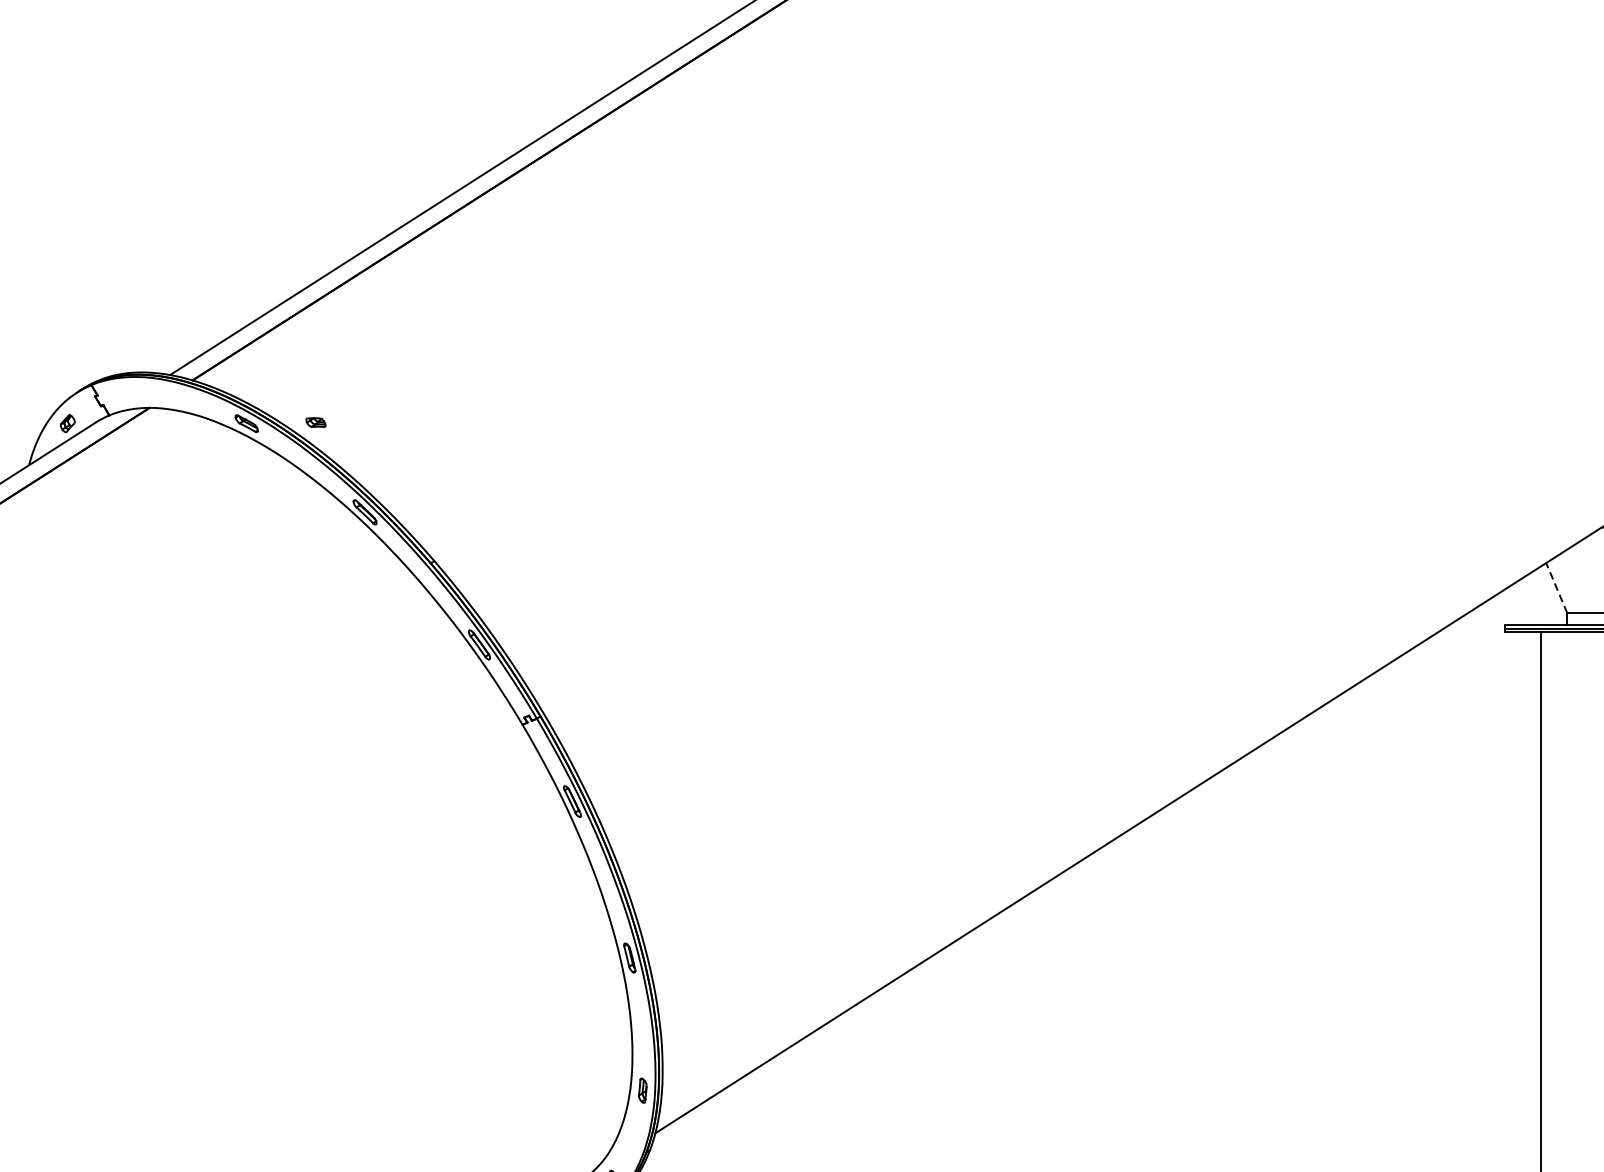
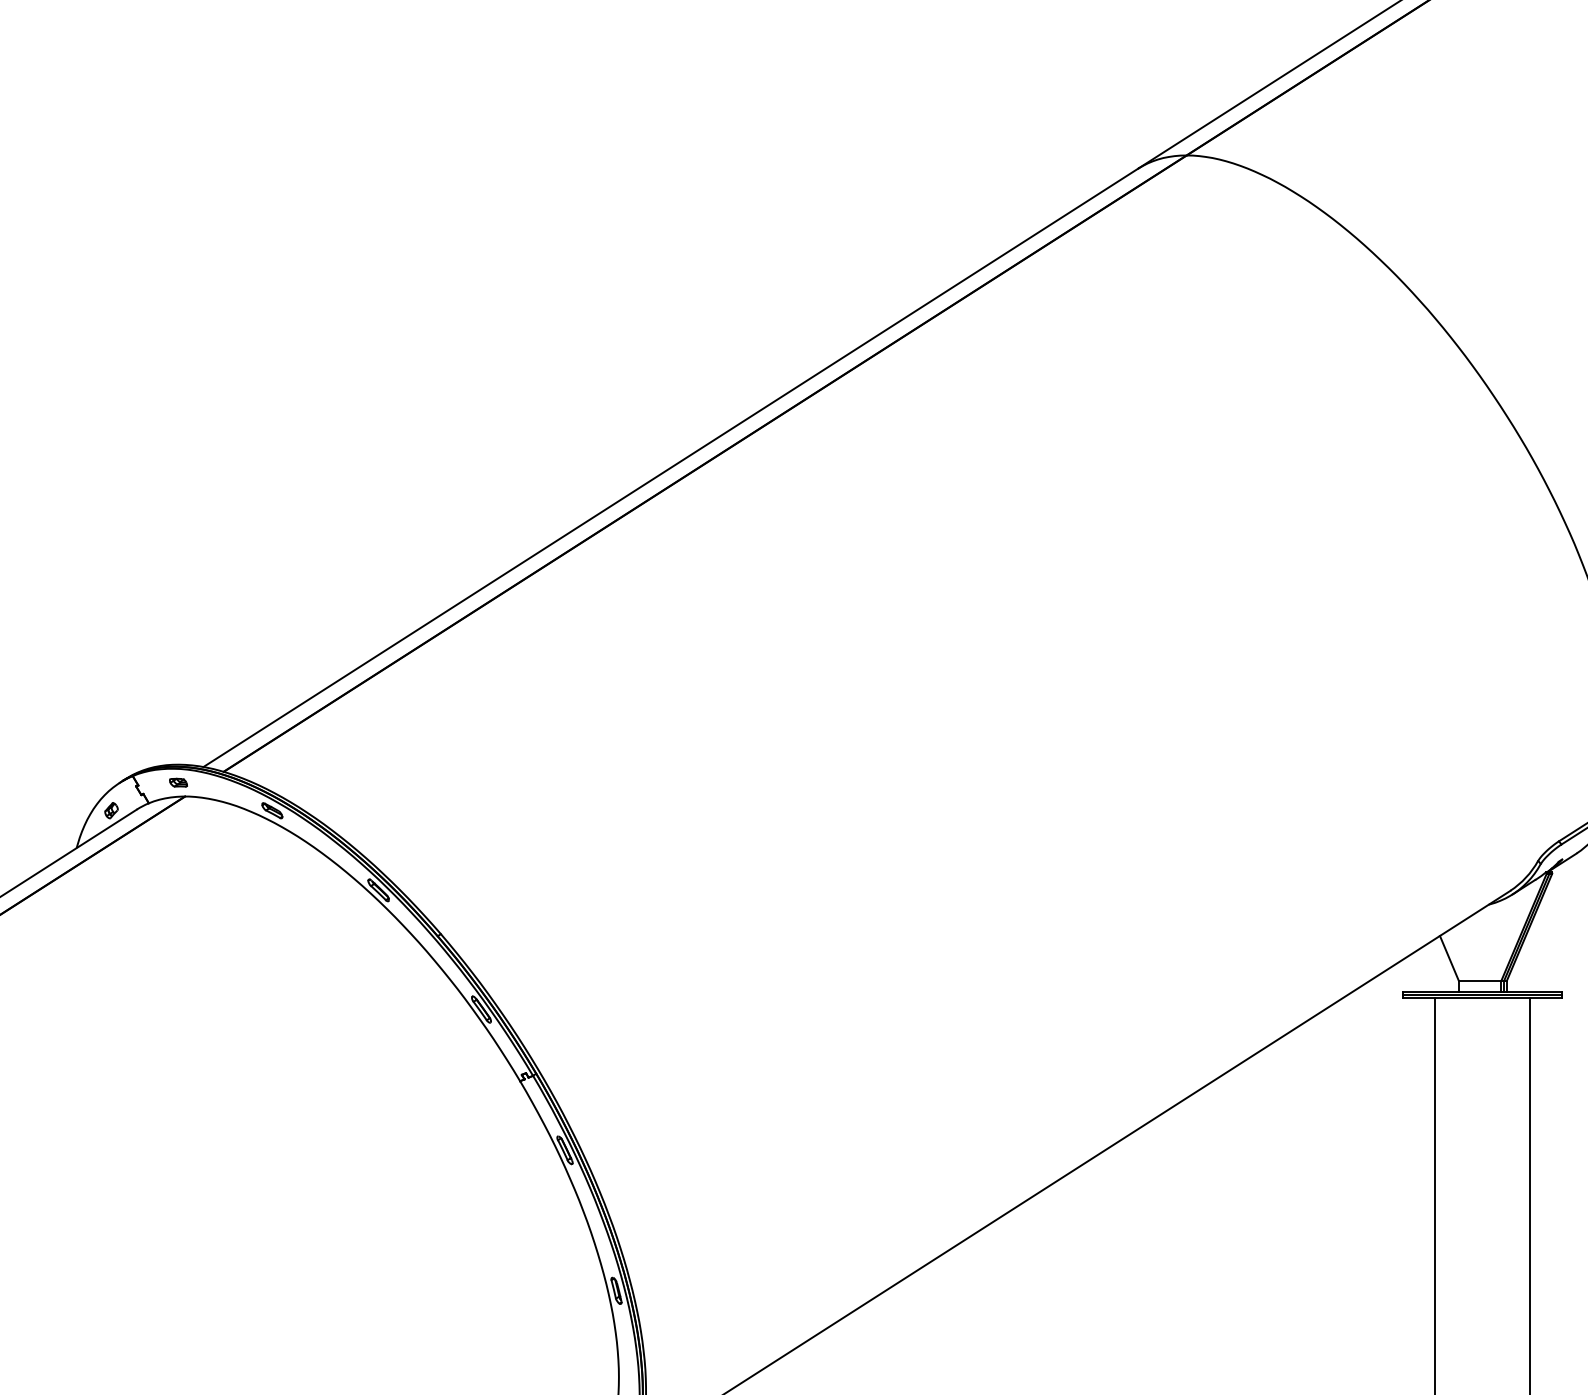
part: (315, 422) -> (178, 782), moved
line: (1556, 588) -> (1449, 958), dashed -> solid

